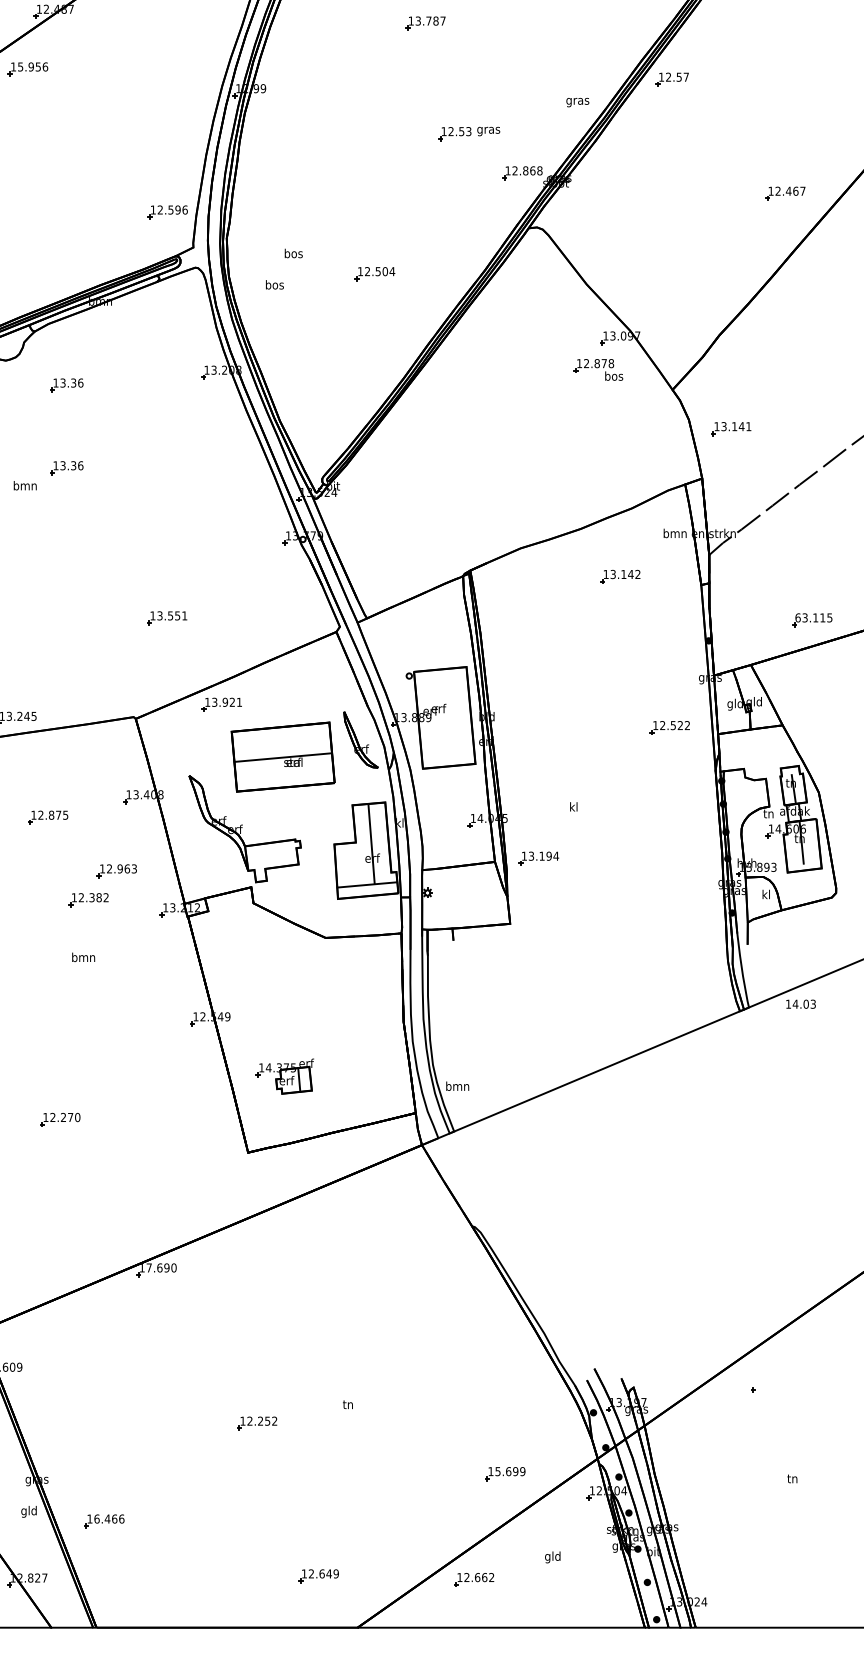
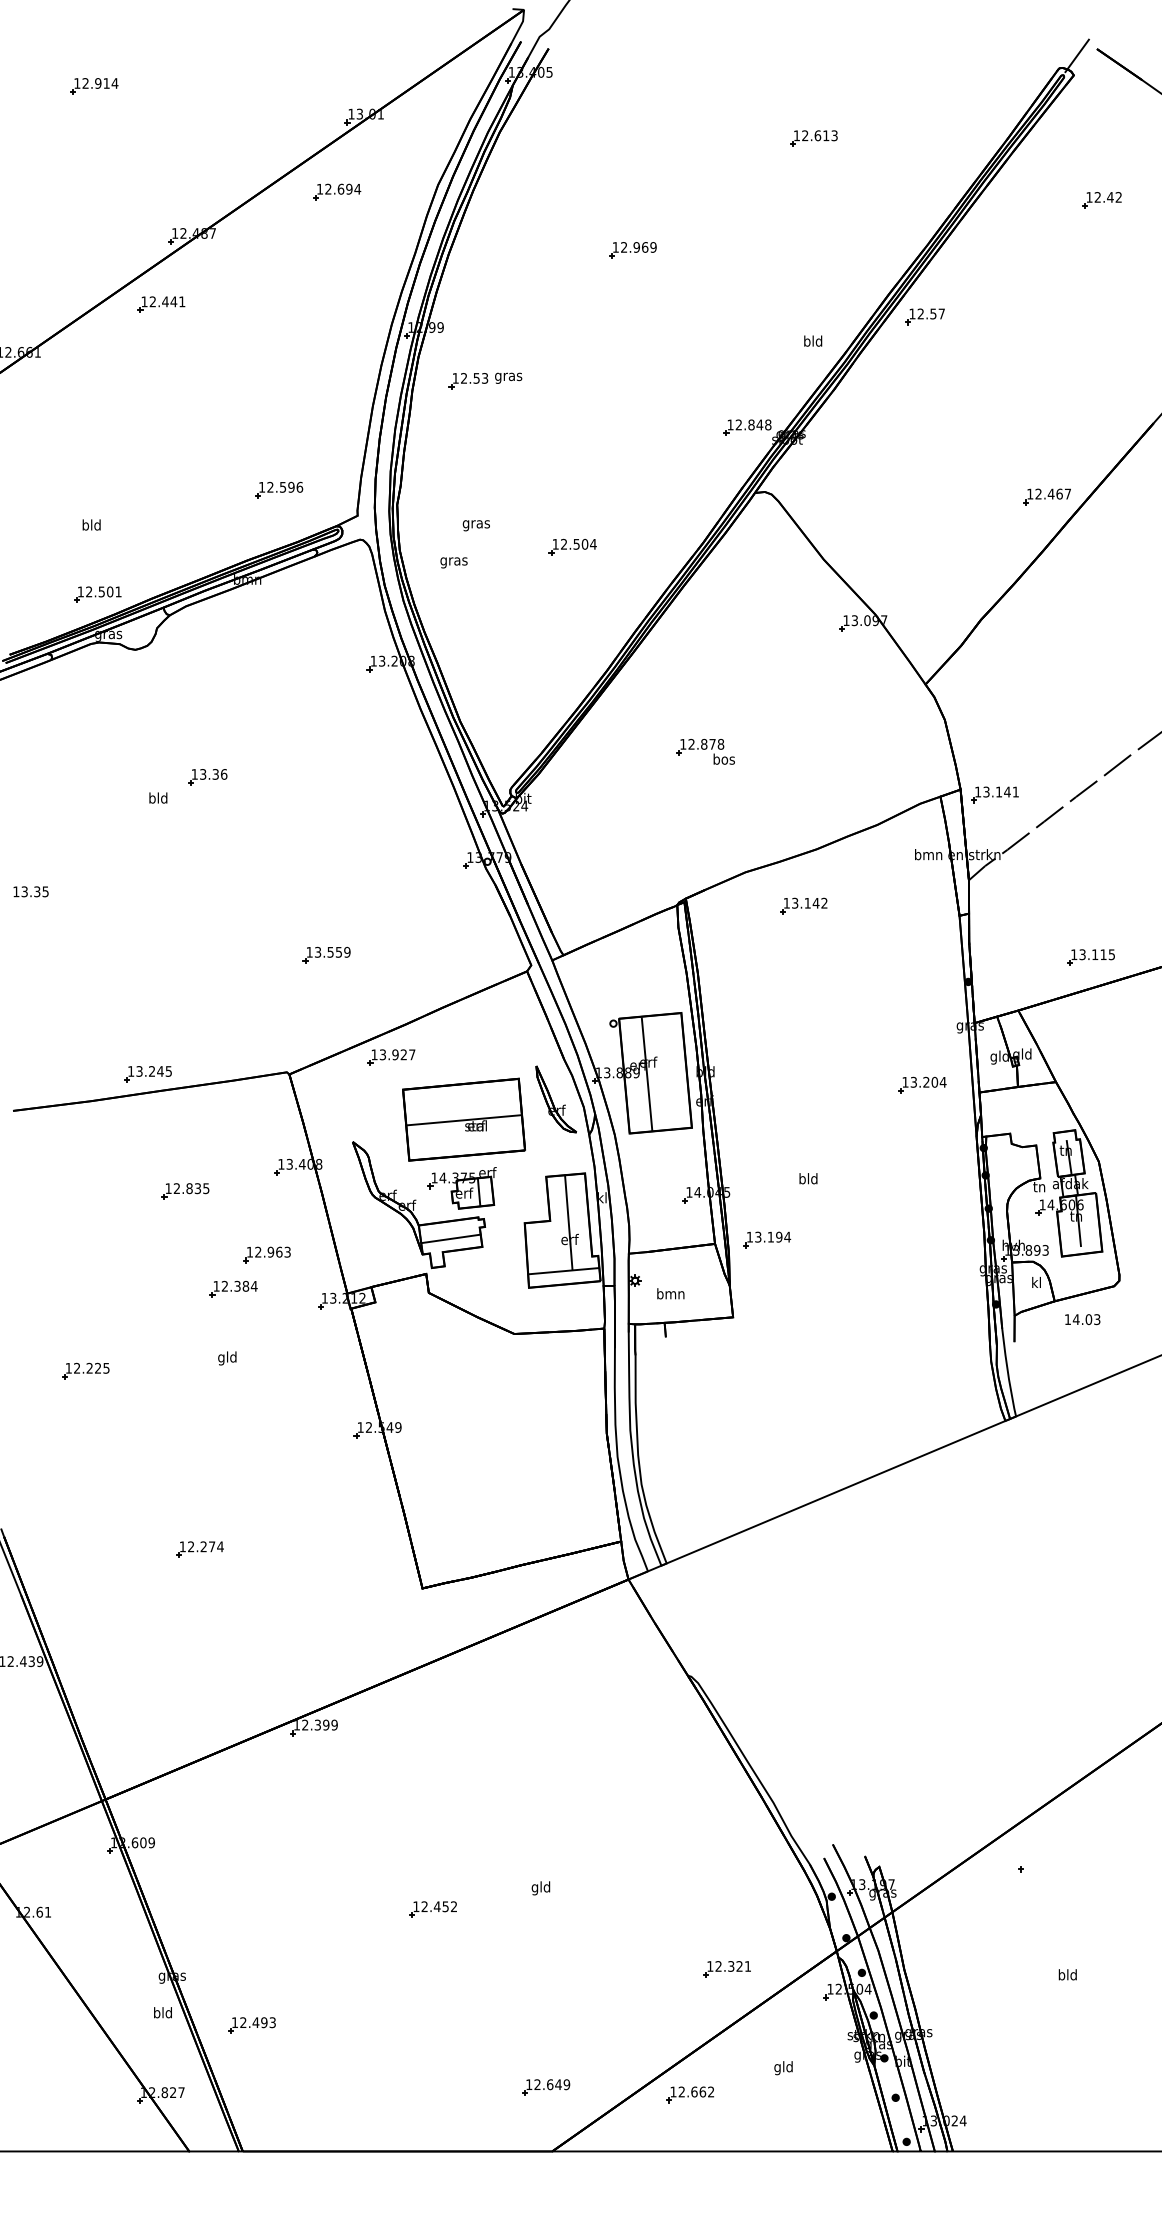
text: (430, 21) -> (638, 247), 13.787 -> 12.969
text: (32, 66) -> (167, 301), 15.956 -> 12.441
text: (577, 101) -> (812, 342), gras -> bld
part: (469, 133) -> (485, 380), moved
text: (532, 170) -> (759, 424), 12.868 -> 12.848
part: (784, 193) -> (1046, 496), moved
part: (167, 211) -> (279, 489), moved
text: (292, 254) -> (475, 524), bos -> gras
text: (274, 286) -> (453, 561), bos -> gras
part: (598, 369) -> (705, 751), moved
part: (66, 385) -> (207, 679), removed
part: (730, 428) -> (994, 794), moved
text: (24, 485) -> (157, 797), bmn -> bld
part: (620, 576) -> (803, 905), moved
text: (184, 615) -> (347, 951), 13.551 -> 13.559
text: (798, 617) -> (1074, 954), 63.115 -> 13.115
text: (239, 702) -> (412, 1054), 13.921 -> 13.927
line: (437, 718) -> (646, 1074), added
text: (675, 724) -> (928, 1081), 12.522 -> 13.204
text: (573, 806) -> (808, 1178), kl -> bld
text: (58, 815) -> (197, 1188), 12.875 -> 12.835
line: (271, 857) -> (450, 1238), added
text: (105, 897) -> (253, 1285), 12.382 -> 12.384
text: (83, 958) -> (227, 1358), bmn -> gld
text: (800, 1004) -> (1082, 1319), moved
part: (284, 1076) -> (461, 1188), moved
text: (457, 1086) -> (670, 1293), moved
text: (77, 1117) -> (220, 1546), 12.270 -> 12.274
text: (161, 1267) -> (319, 1724), 17.690 -> 12.399
text: (347, 1405) -> (540, 1888), tn -> gld
text: (259, 1421) -> (436, 1906), 12.252 -> 12.452
text: (510, 1471) -> (733, 1966), 15.699 -> 12.321
text: (792, 1478) -> (1067, 1974), tn -> bld
text: (23, 1512) -> (156, 2014), gld -> bld
text: (109, 1518) -> (258, 2022), 16.466 -> 12.493
part: (319, 1576) -> (546, 2087), moved

